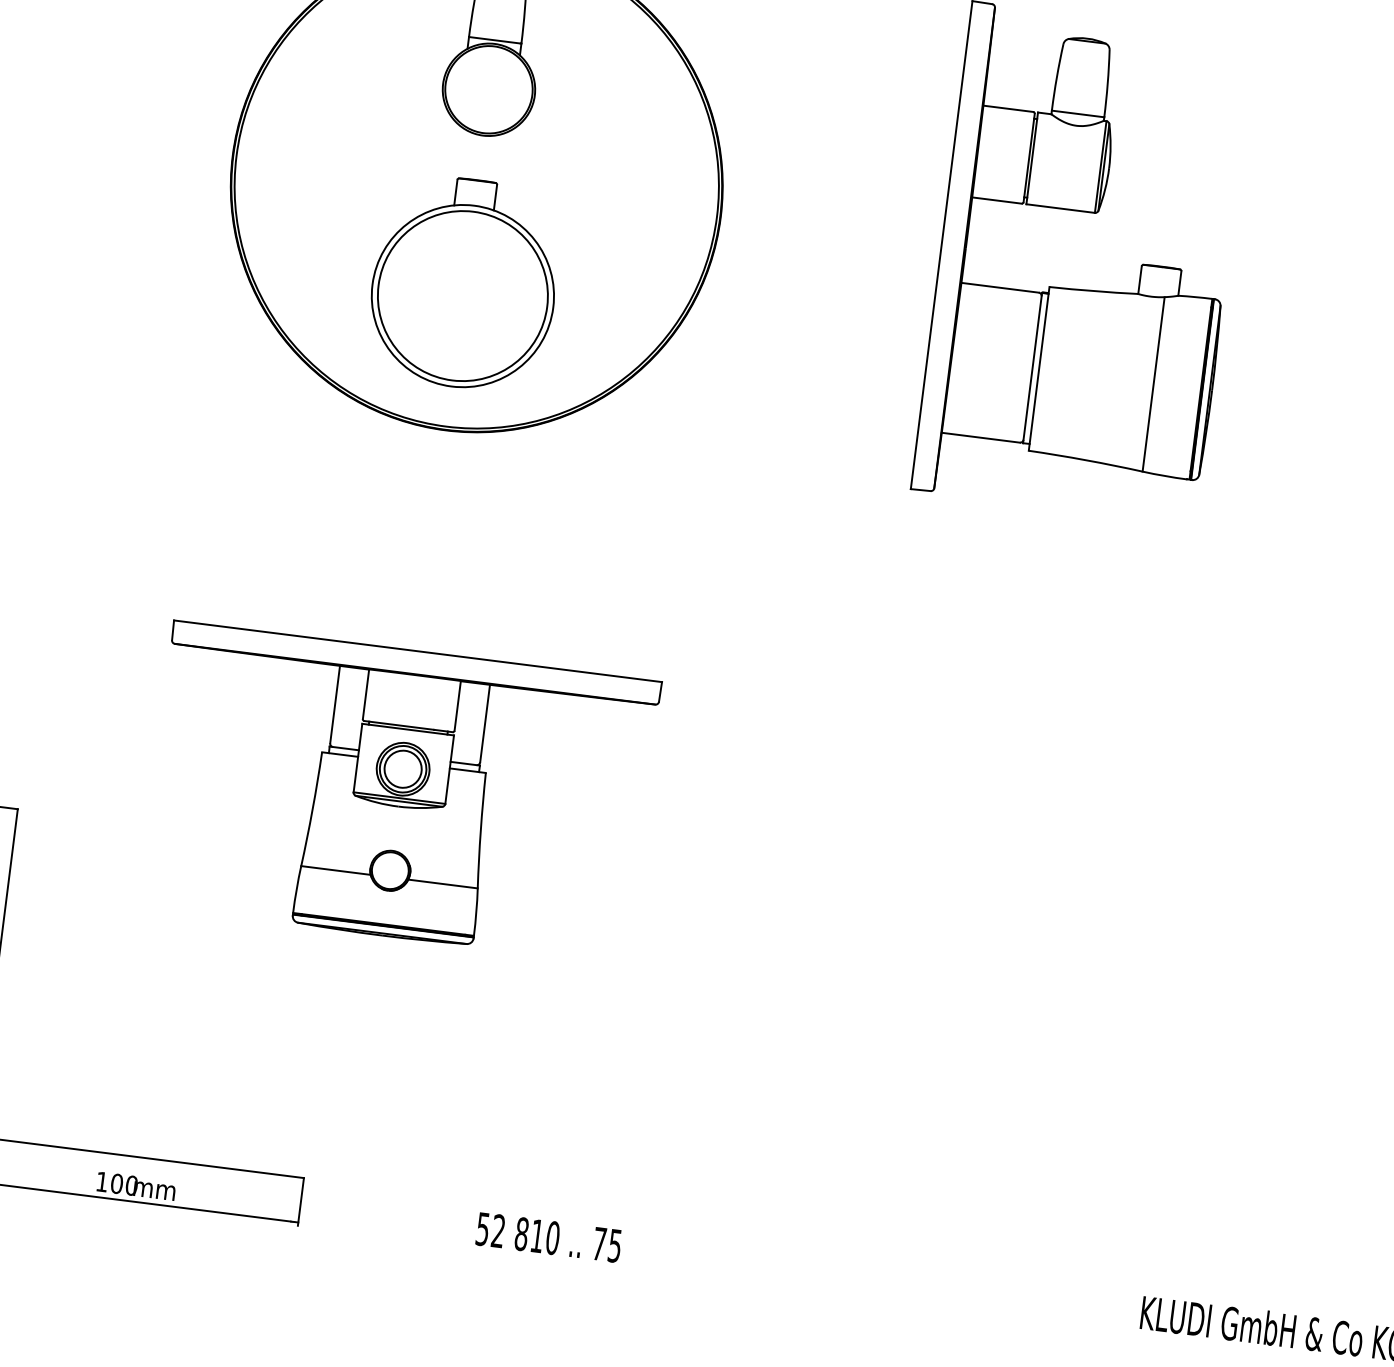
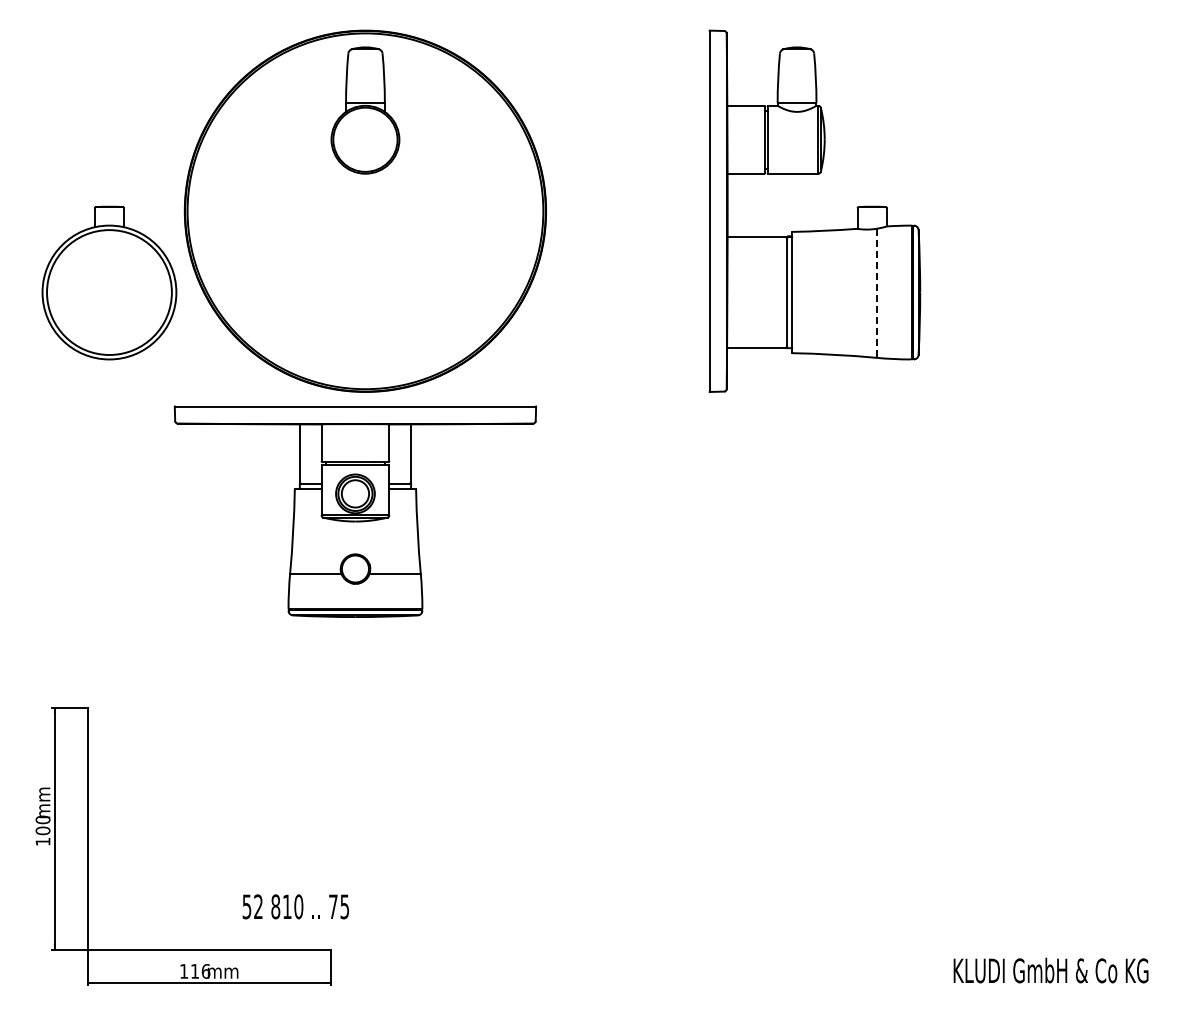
part: (464, 282) -> (109, 282), moved
line: (1154, 384) -> (877, 293), solid -> dashed
part: (398, 792) -> (354, 511), moved
text: (124, 1184) -> (200, 971), 100 -> 116
text: (548, 1237) -> (295, 906), moved

